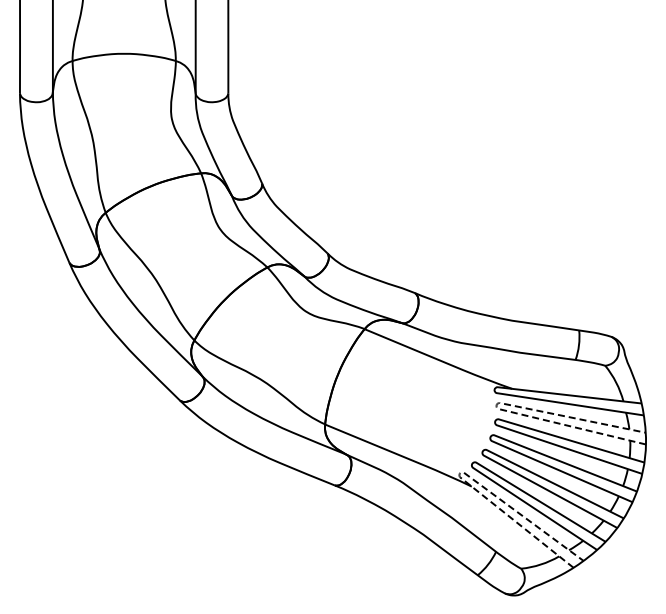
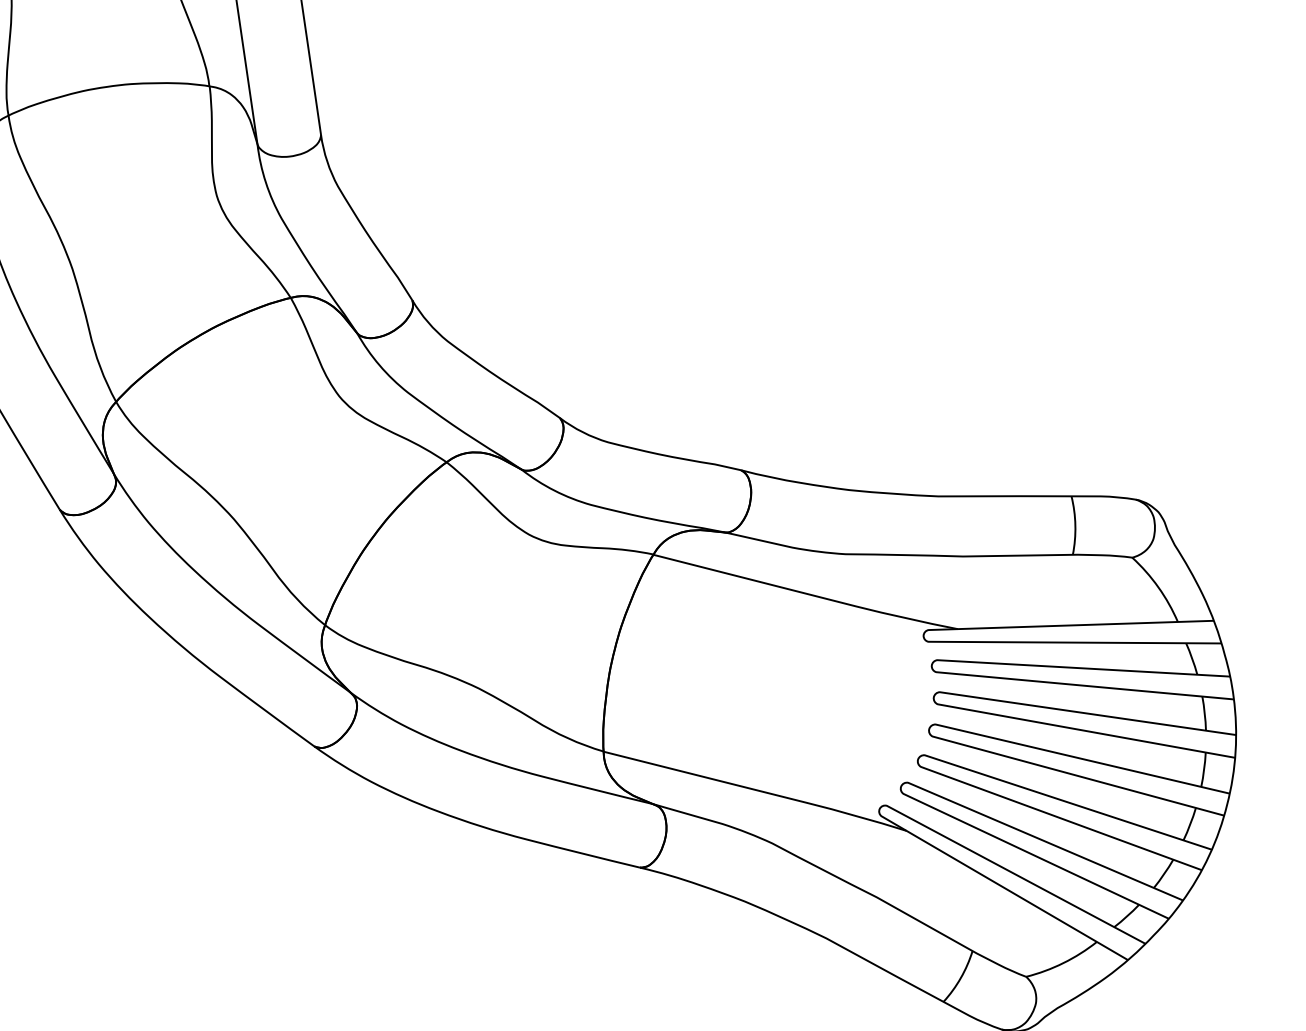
line: (496, 405) -> (931, 665), dashed -> solid
line: (460, 472) -> (880, 806), dashed -> solid

